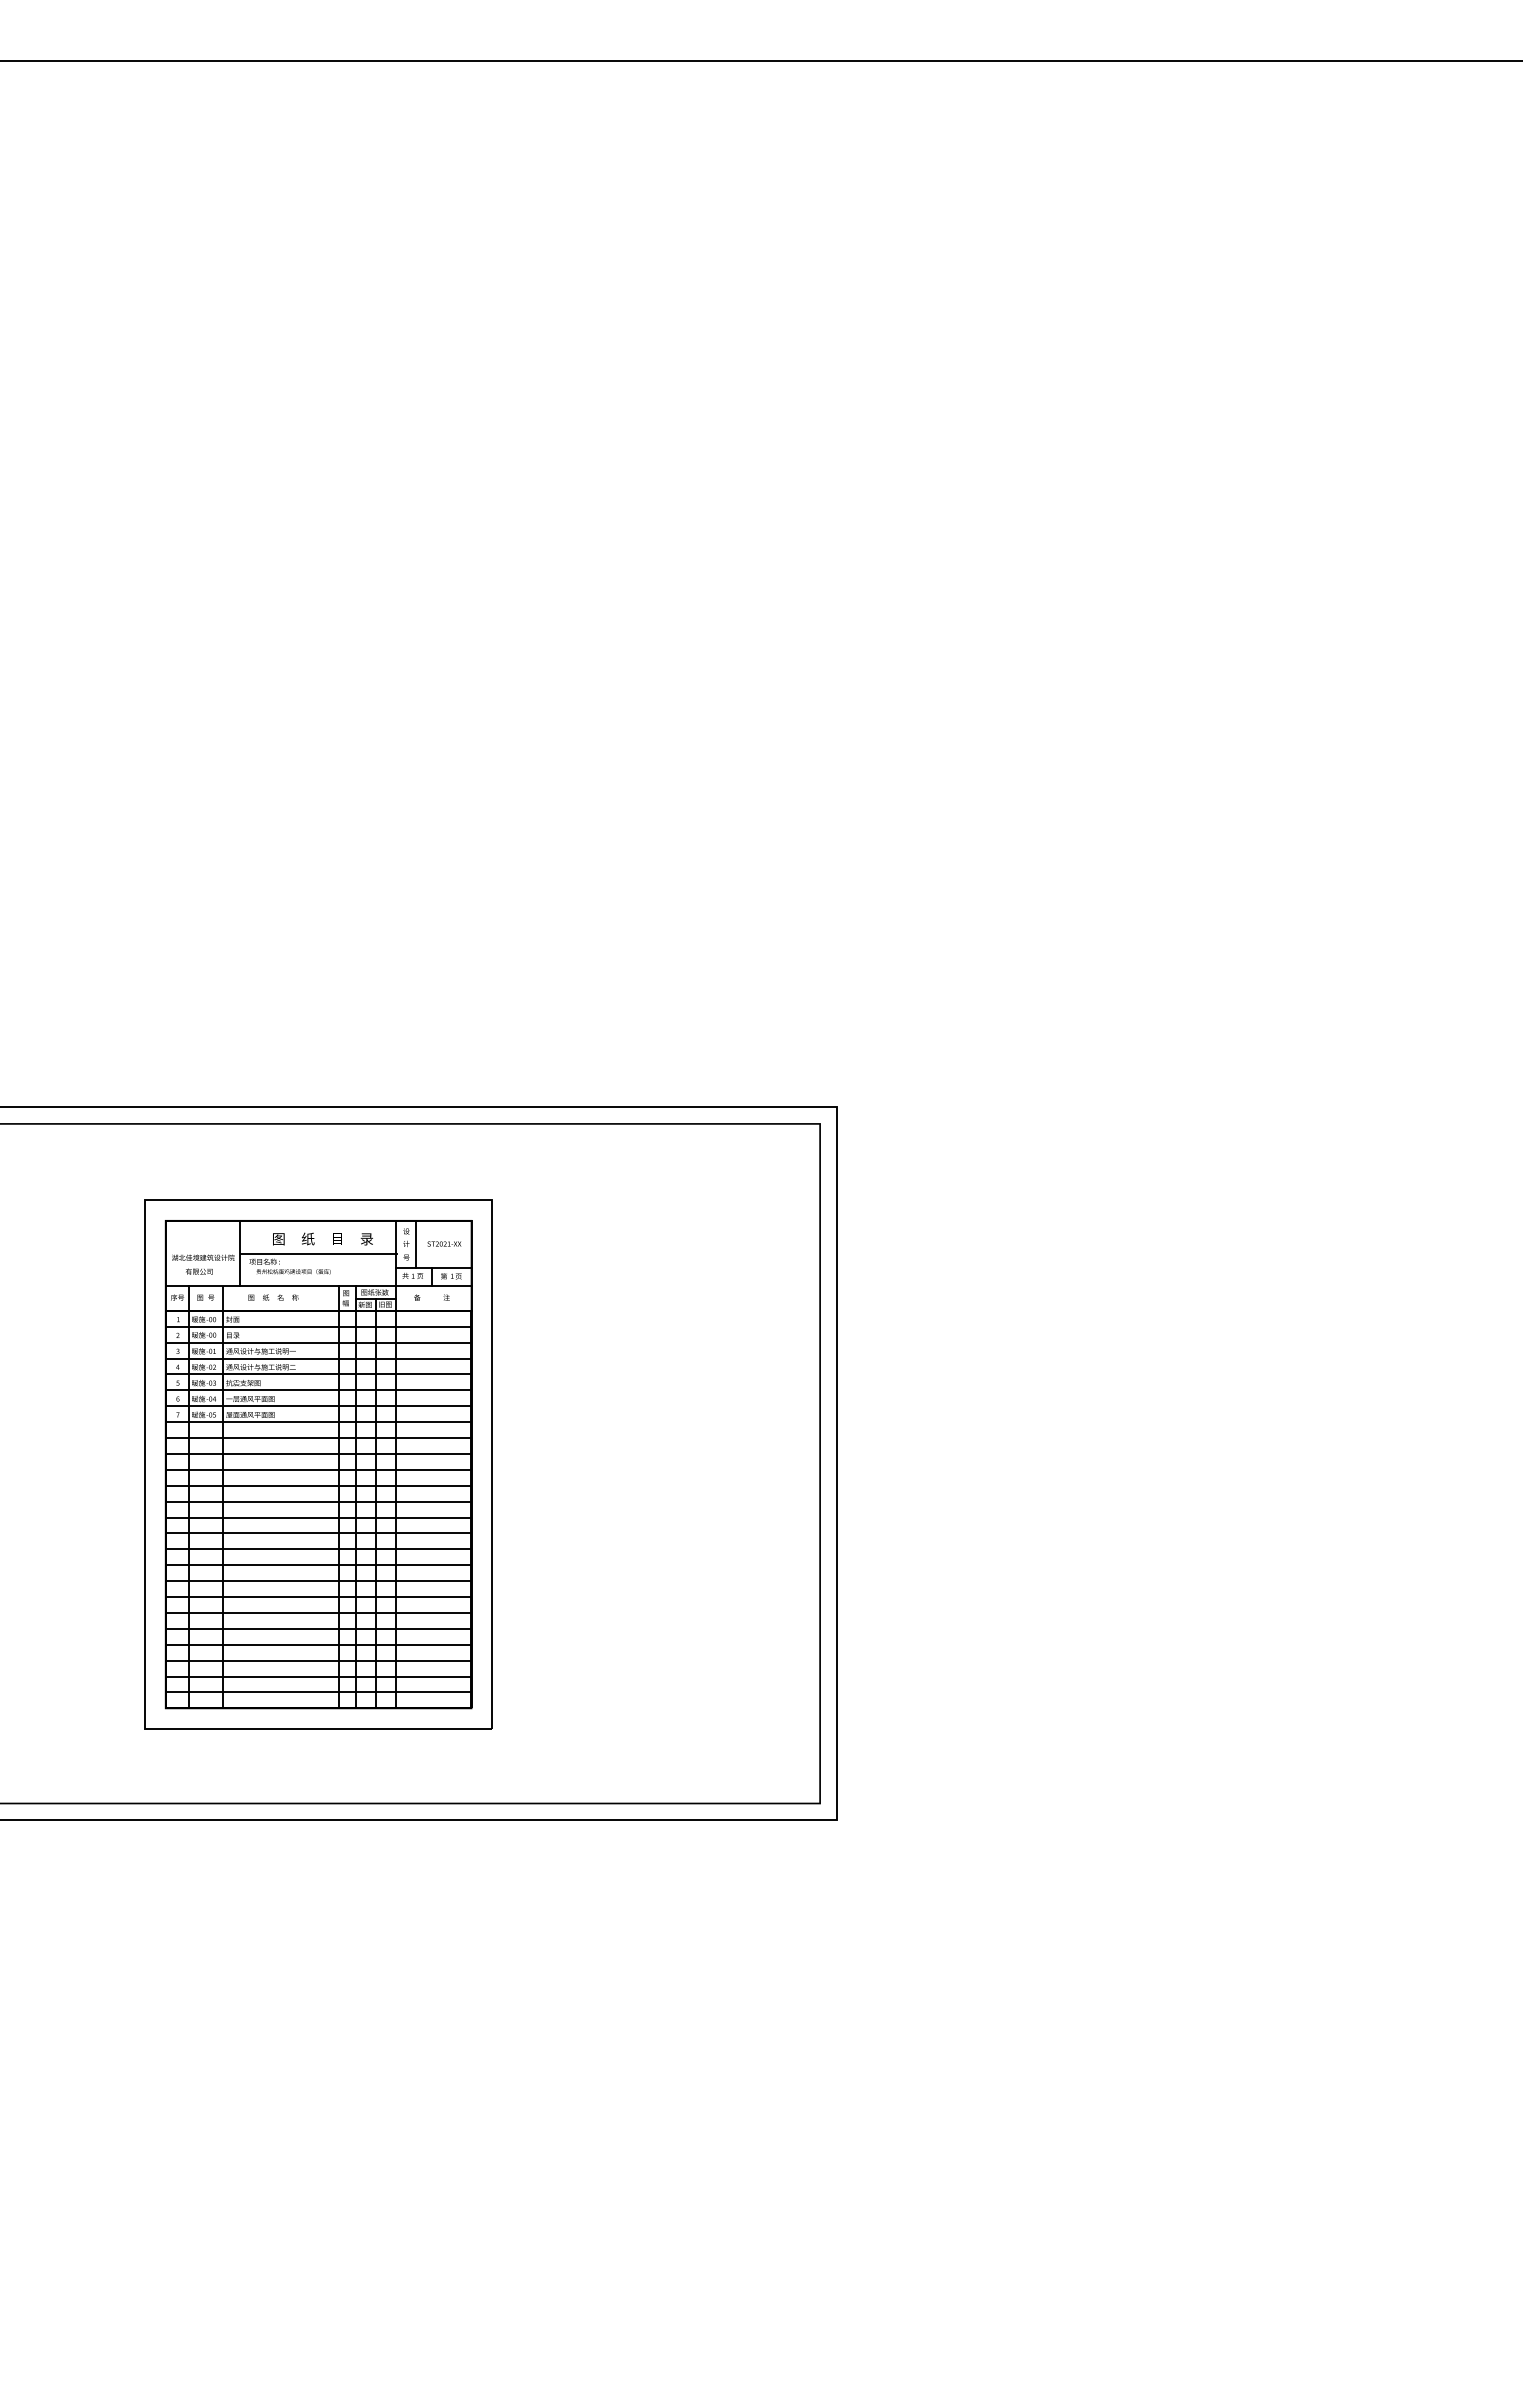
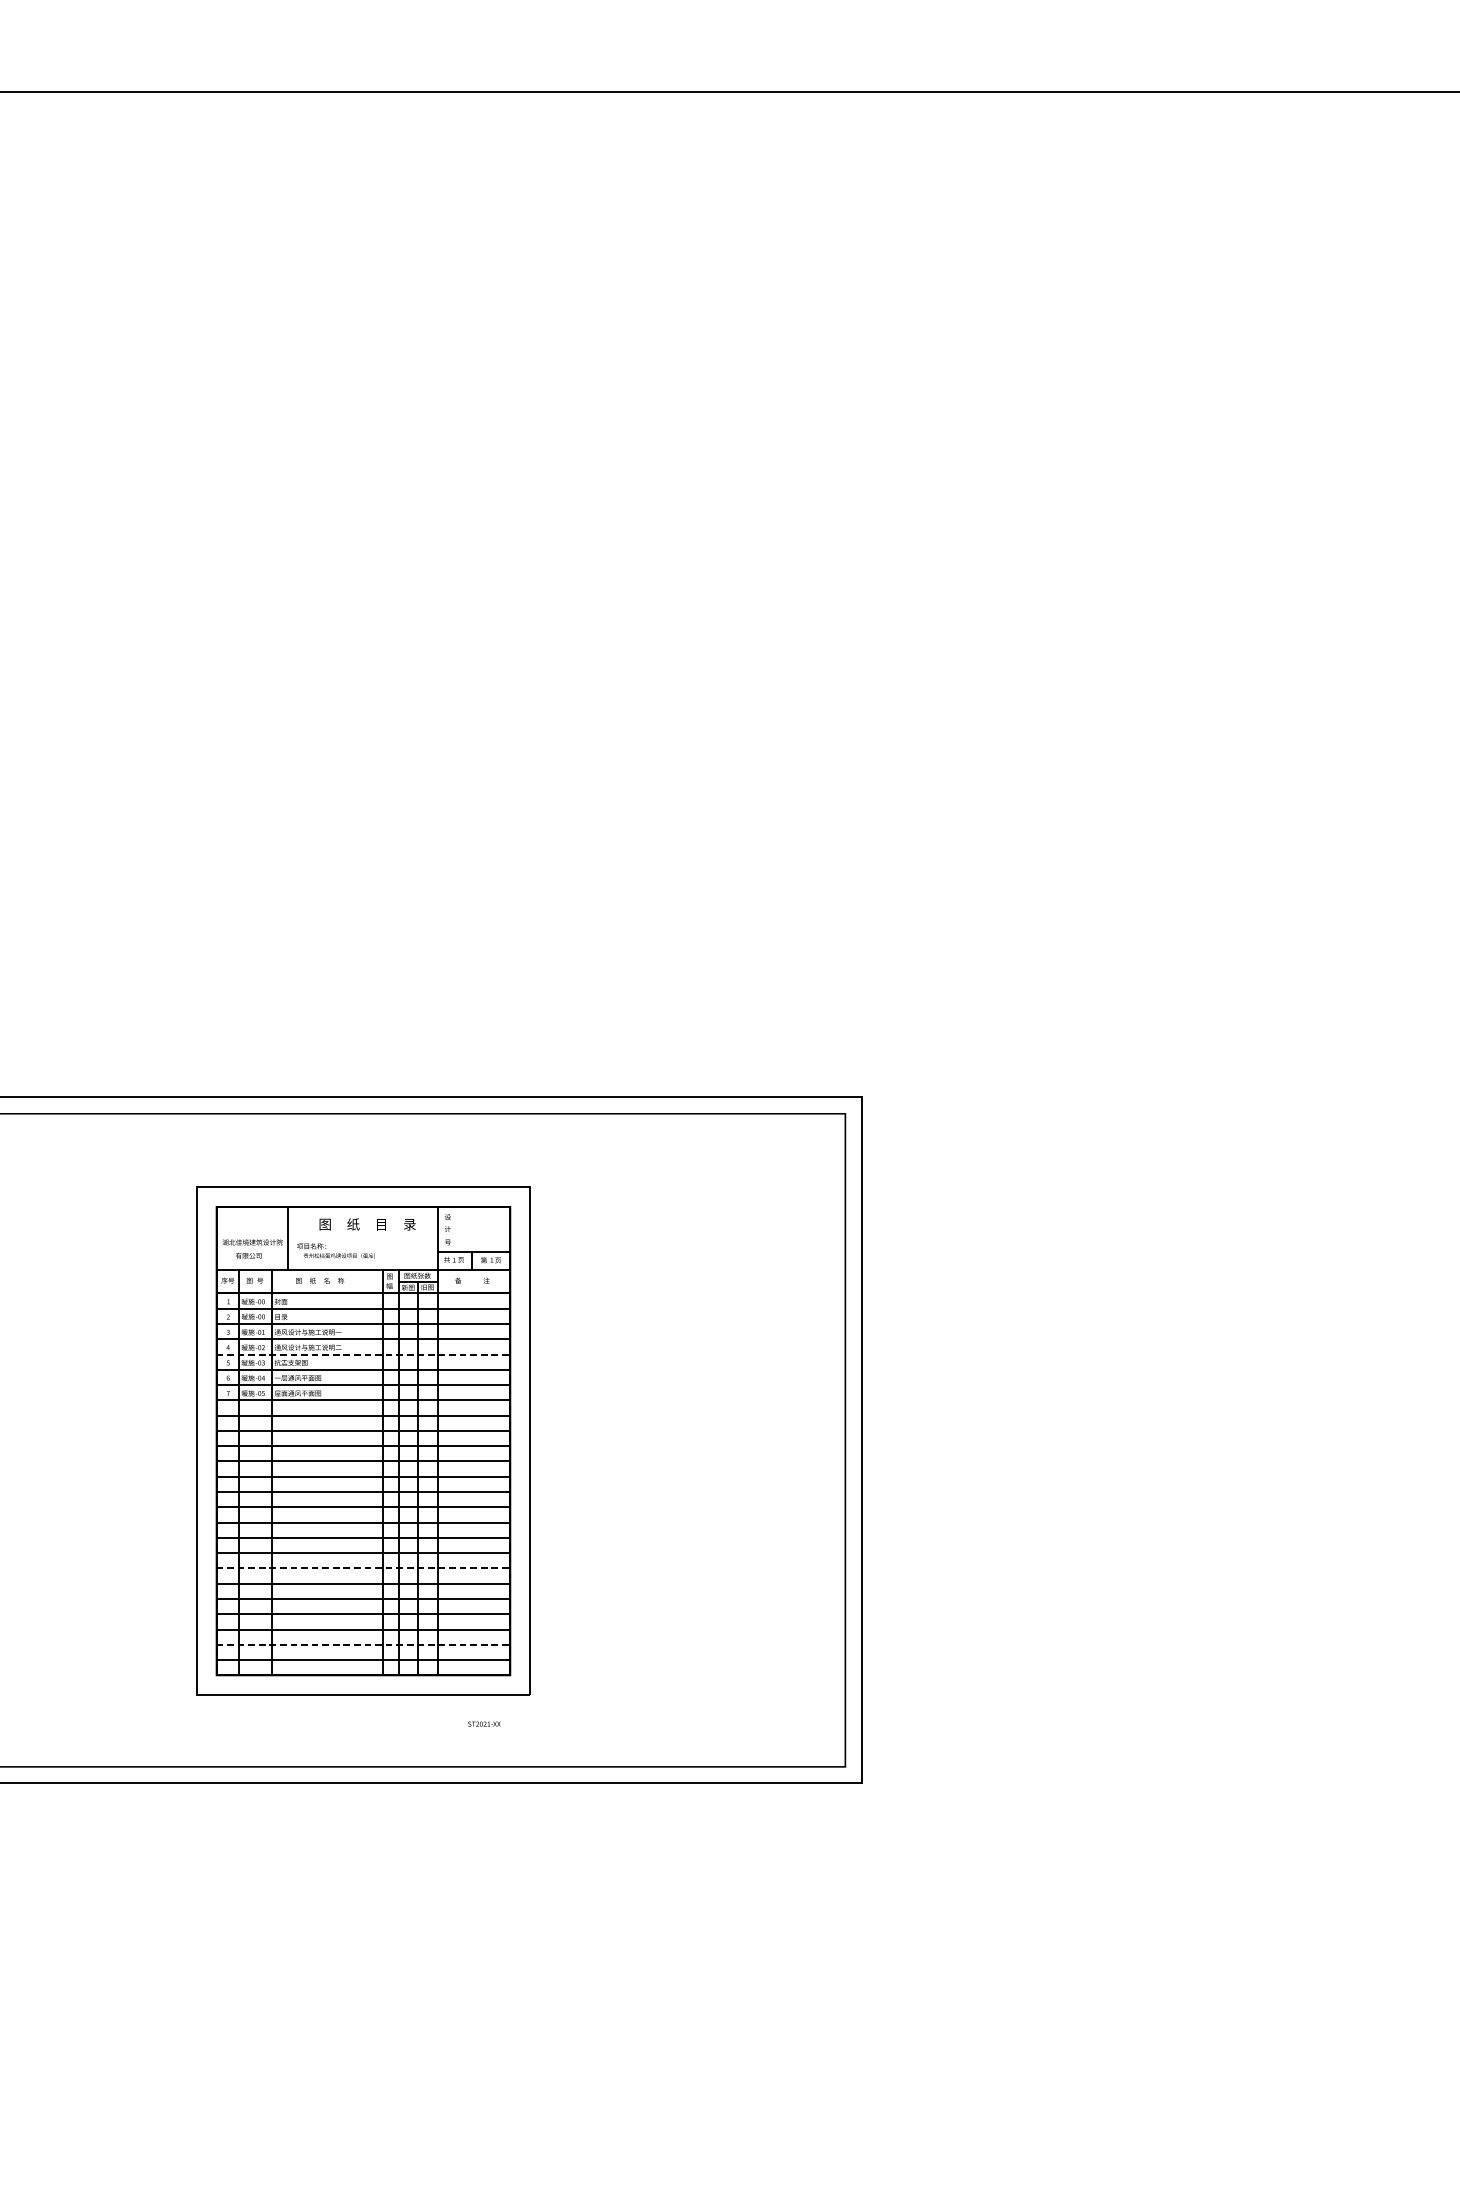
line: (415, 1243) -> (456, 1228), removed
text: (444, 1243) -> (484, 1723), moved
line: (318, 1253) -> (363, 1238), removed
line: (318, 1374) -> (363, 1354), solid -> dashed
line: (318, 1597) -> (363, 1568), solid -> dashed
line: (318, 1676) -> (363, 1644), solid -> dashed

